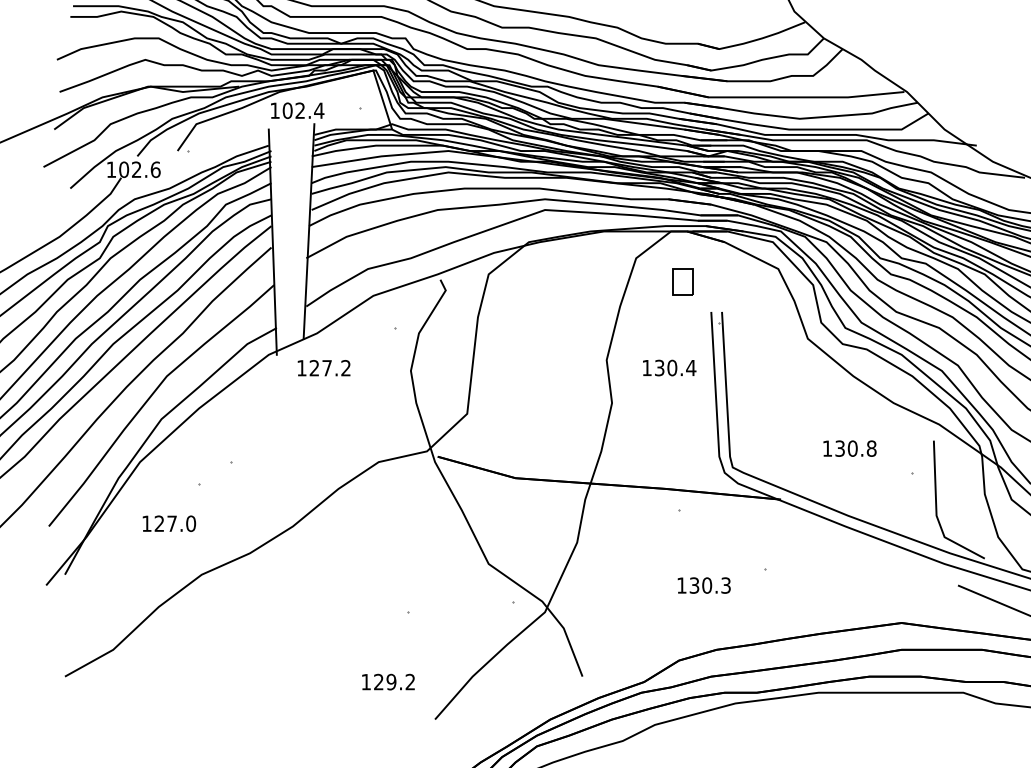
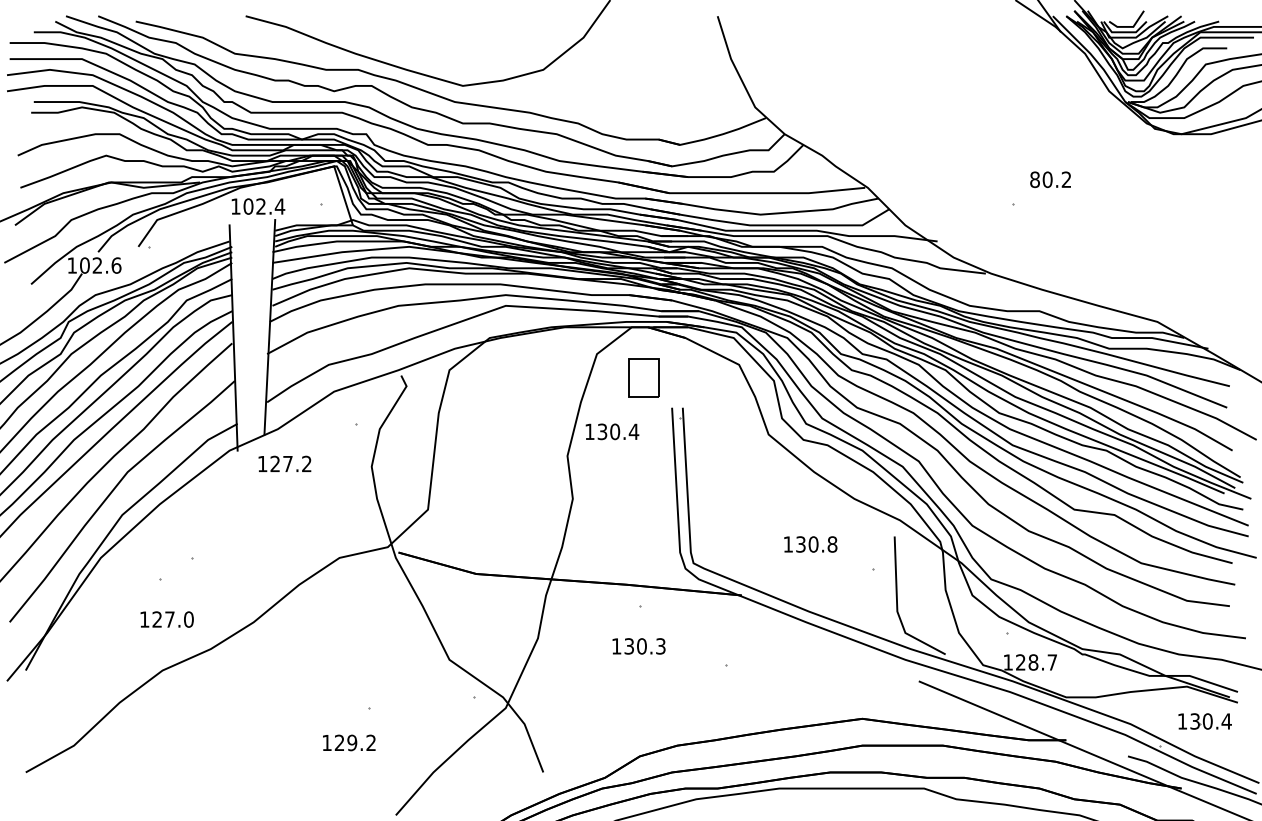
part: (682, 281) -> (643, 377), size x1.43
text: (669, 367) -> (612, 431), moved
text: (168, 523) -> (166, 619), moved
text: (703, 585) -> (638, 646), moved
text: (388, 681) -> (349, 742), moved

